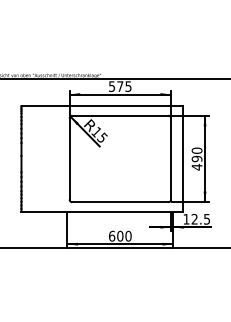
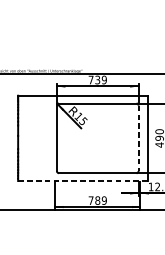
text: (120, 86) -> (97, 79), 575 -> 739
line: (171, 158) -> (139, 137), solid -> dashed
line: (102, 211) -> (83, 180), solid -> dashed
text: (120, 235) -> (97, 200), 600 -> 789

